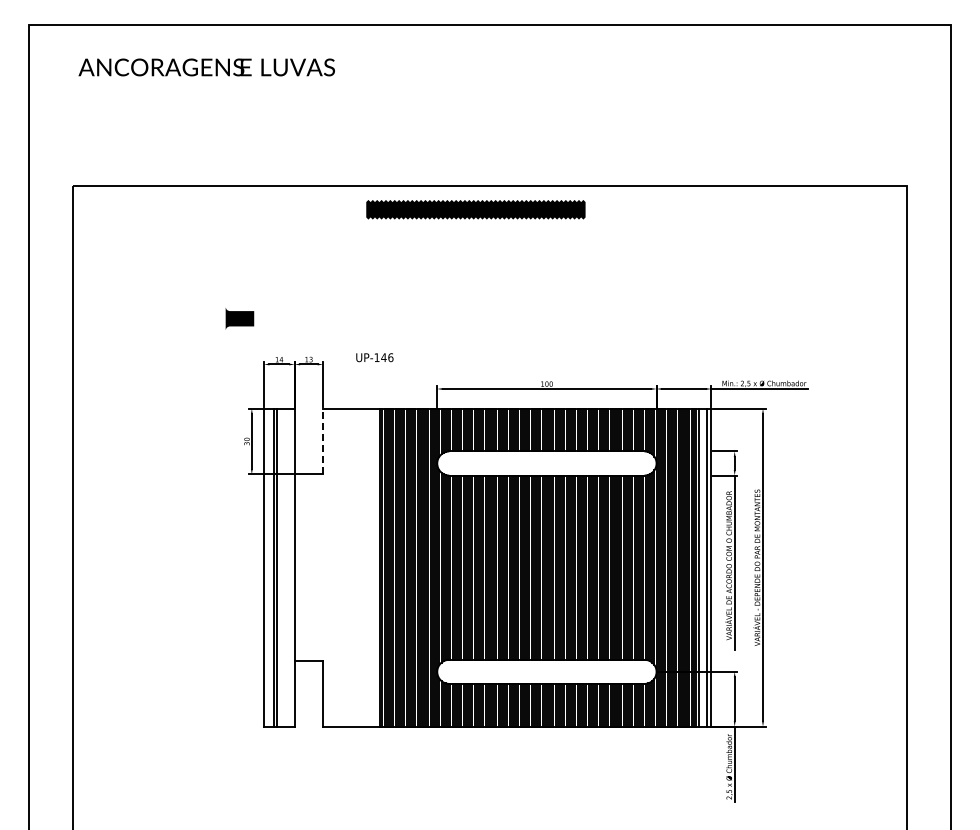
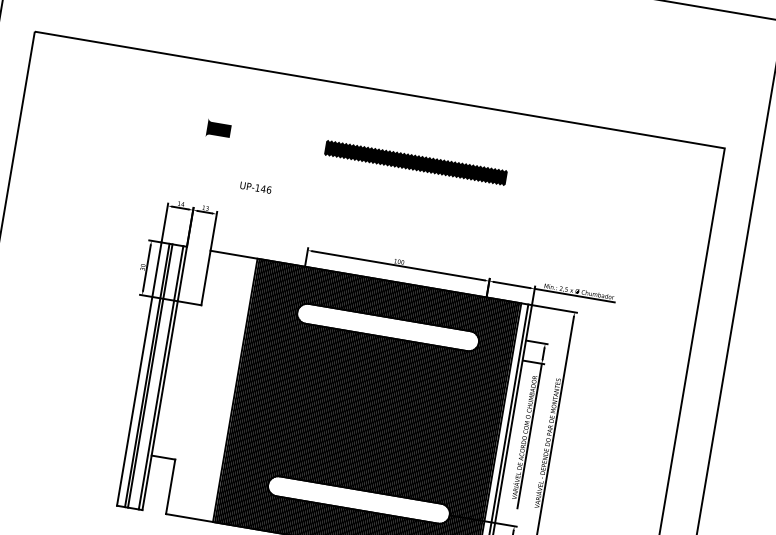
part: (475, 209) -> (415, 162), moved
part: (239, 318) -> (218, 129), moved
text: (374, 357) -> (255, 187), moved
line: (323, 441) -> (206, 278), dashed -> solid
line: (290, 567) -> (161, 377), added

